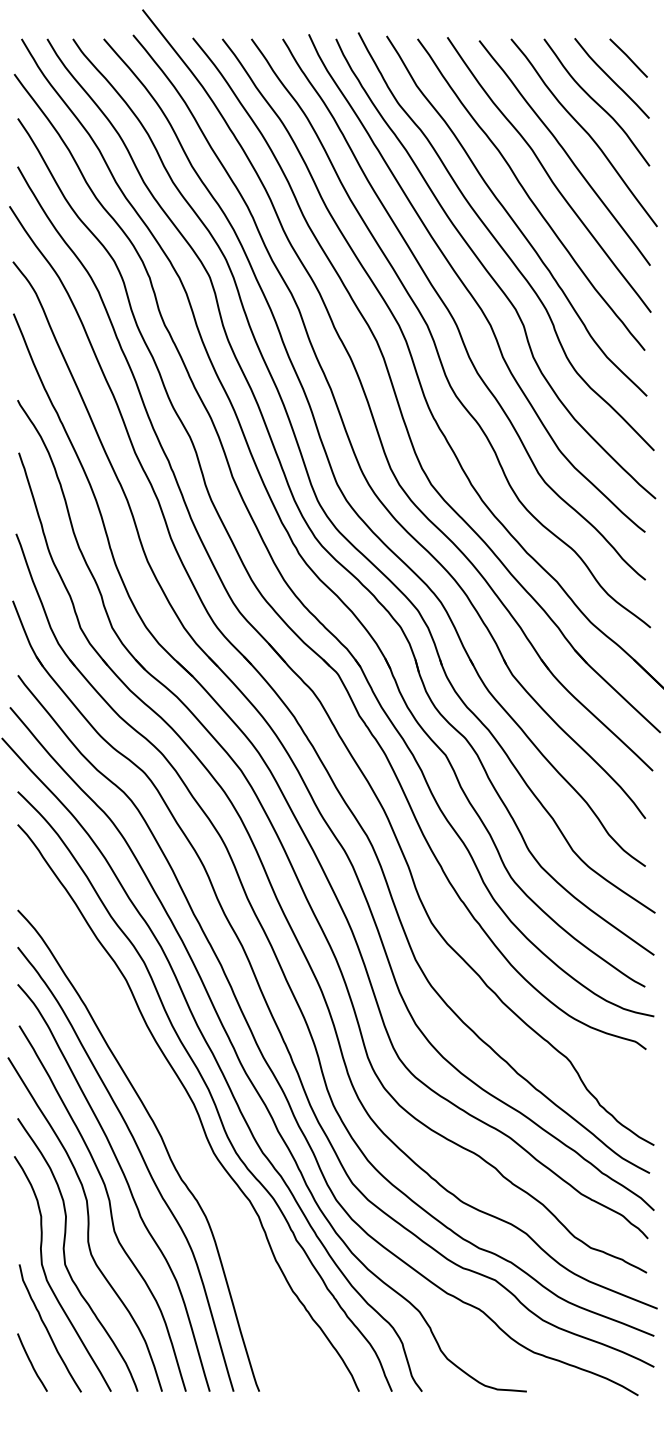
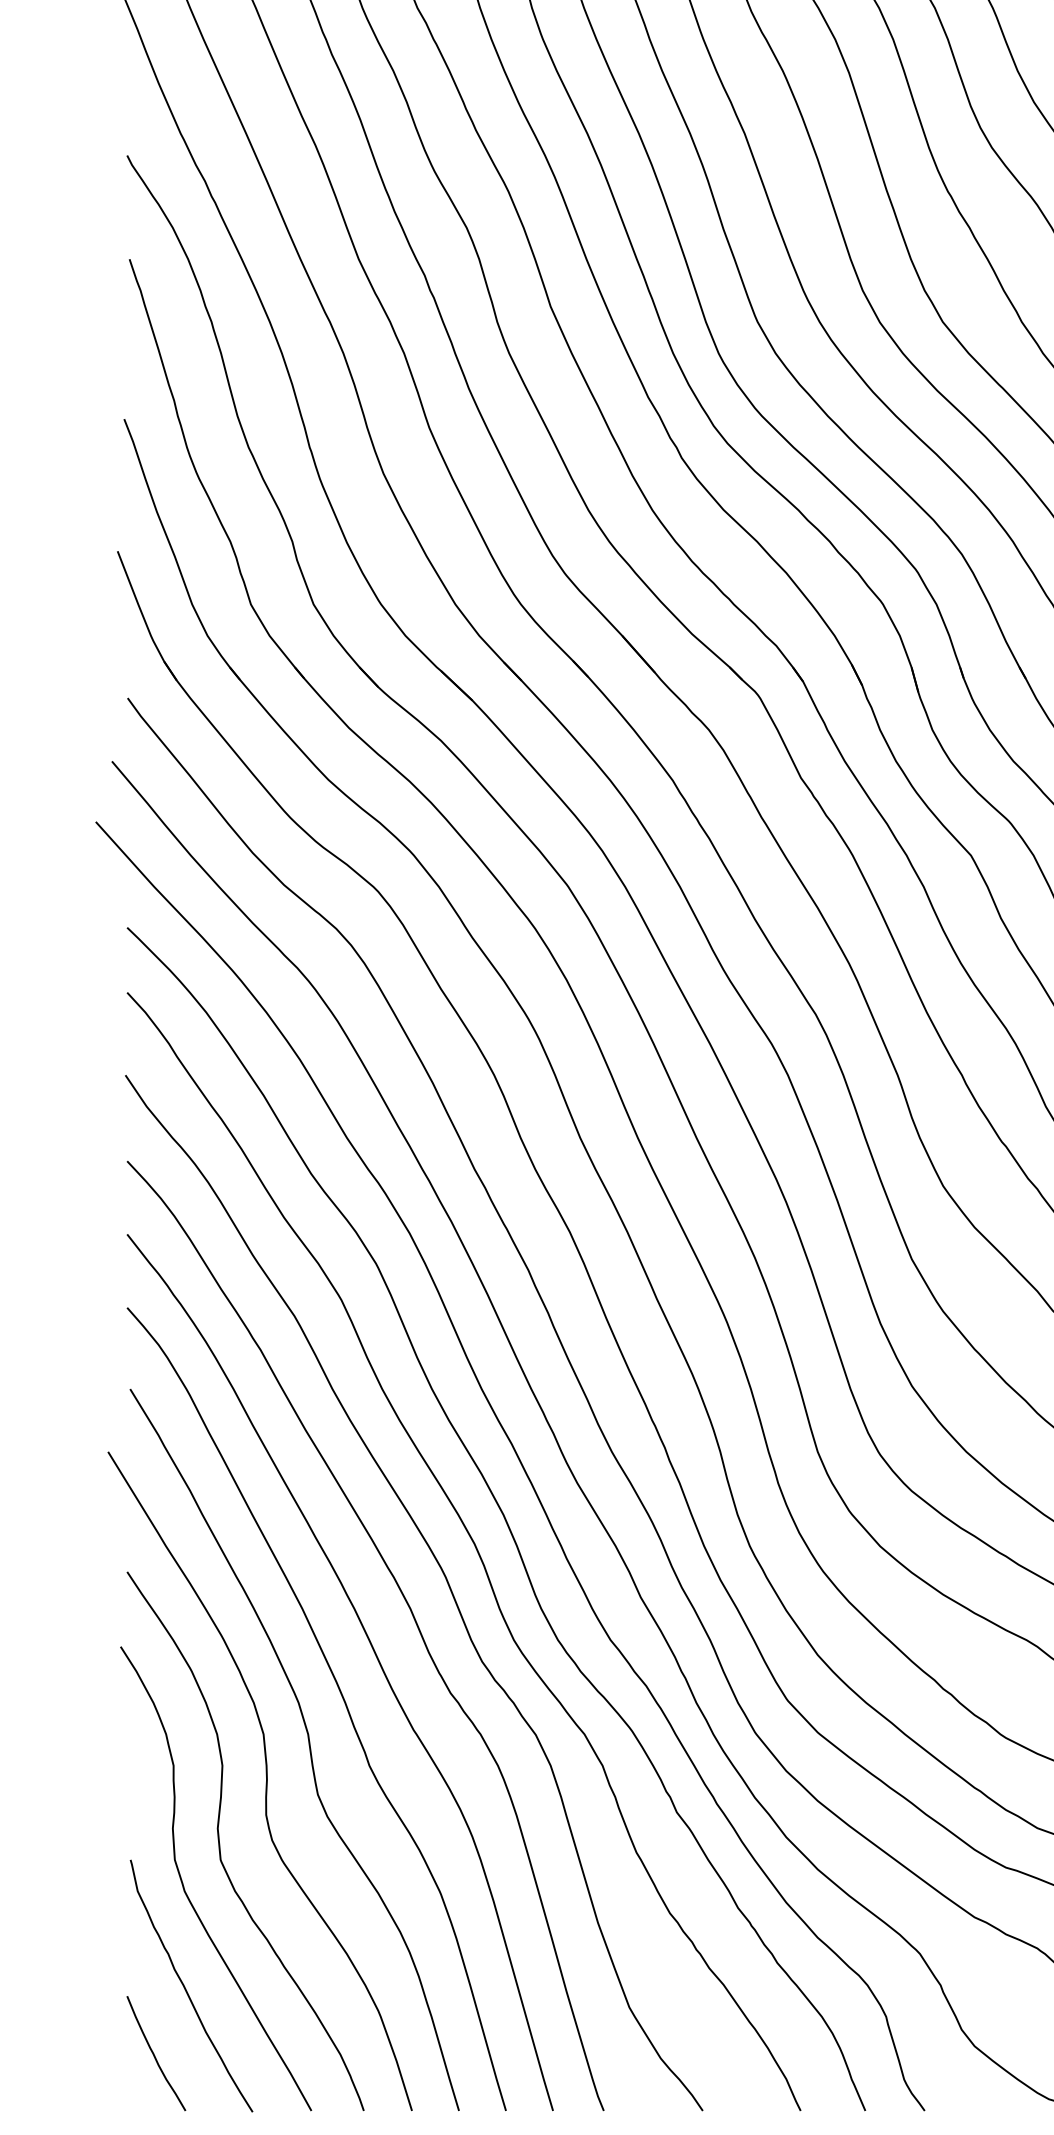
curve: (177, 1120) -> (442, 1576), added

